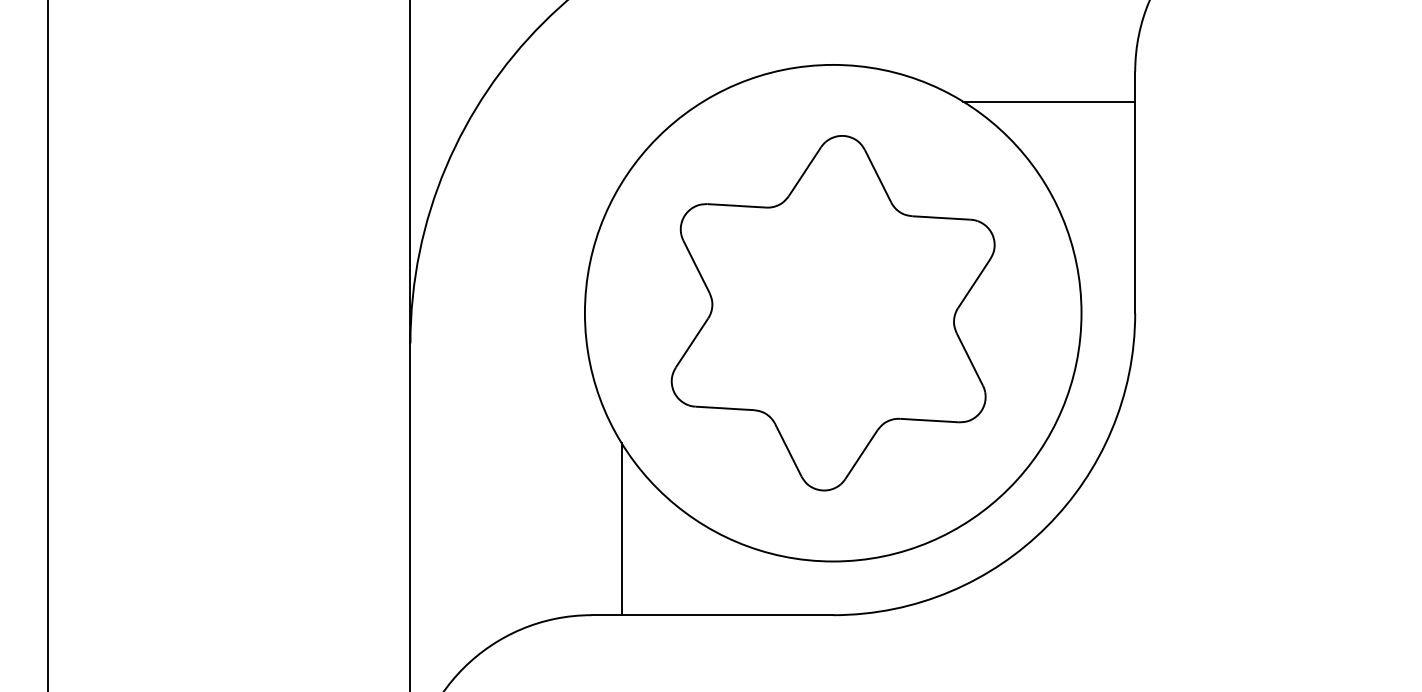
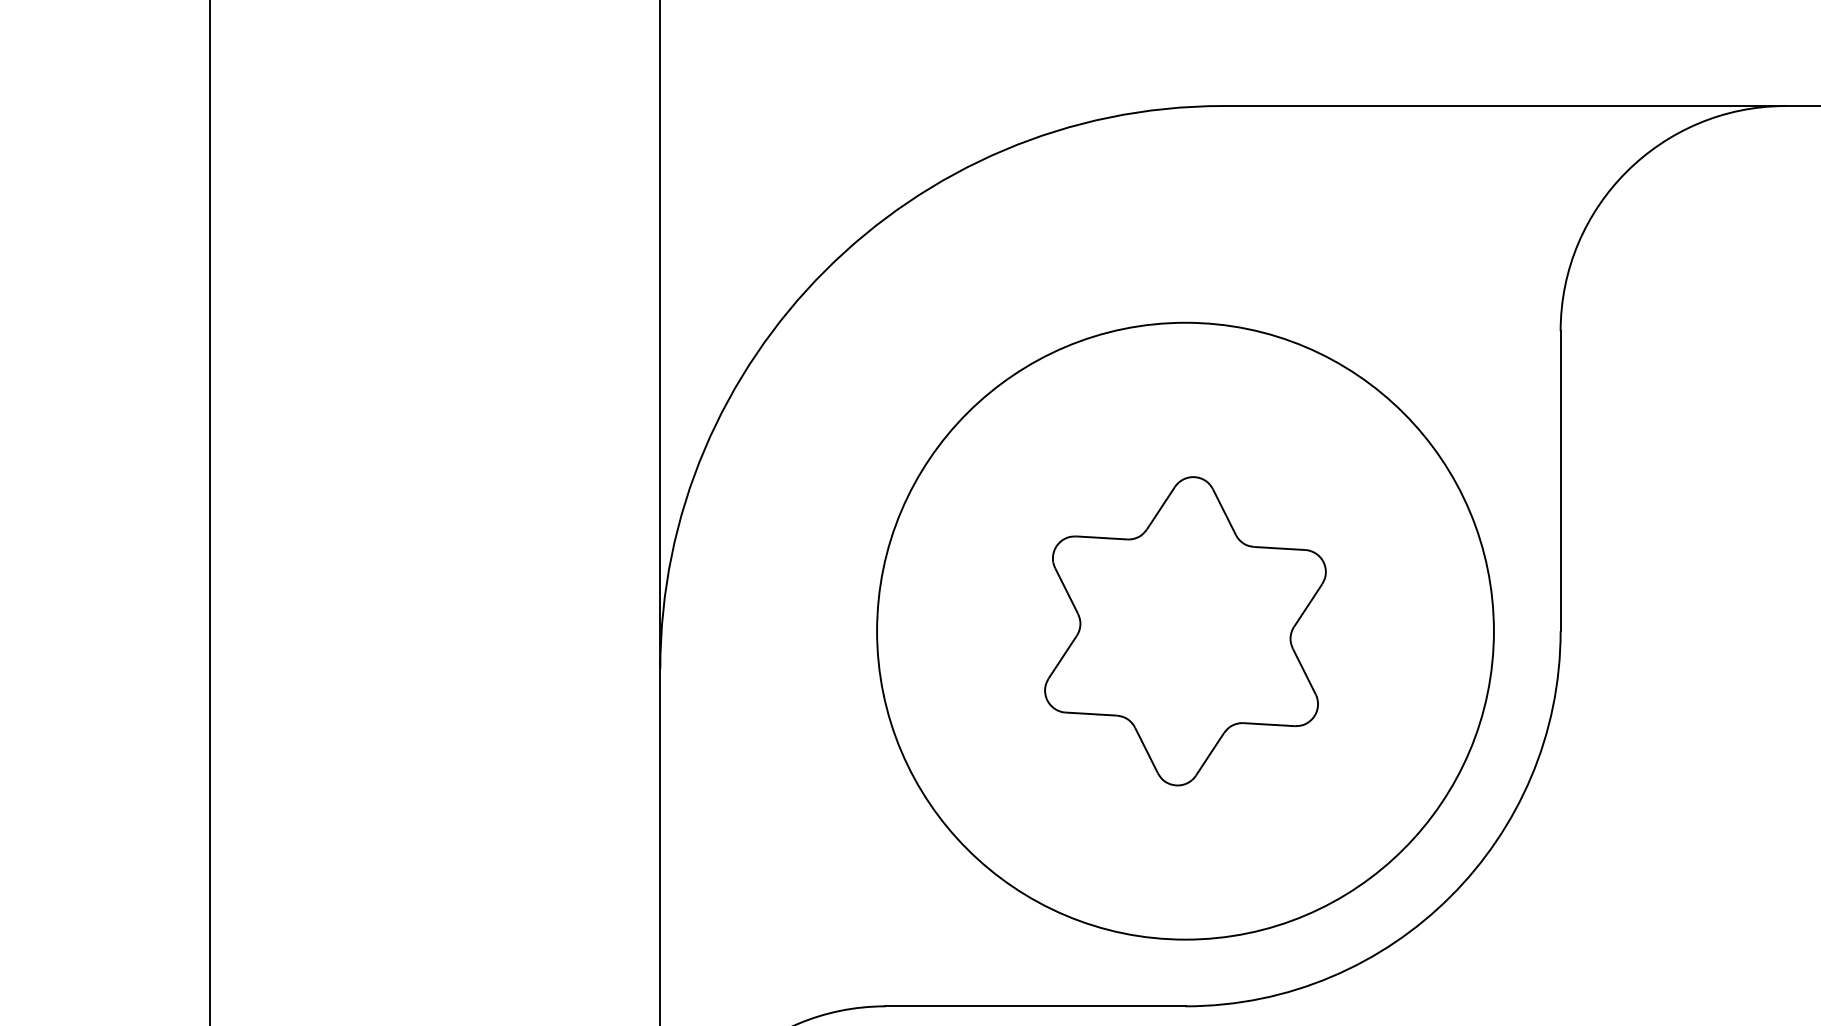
line: (1048, 101) -> (1453, 368), removed
part: (833, 313) -> (1185, 631), size x0.7
line: (621, 529) -> (922, 899), removed

